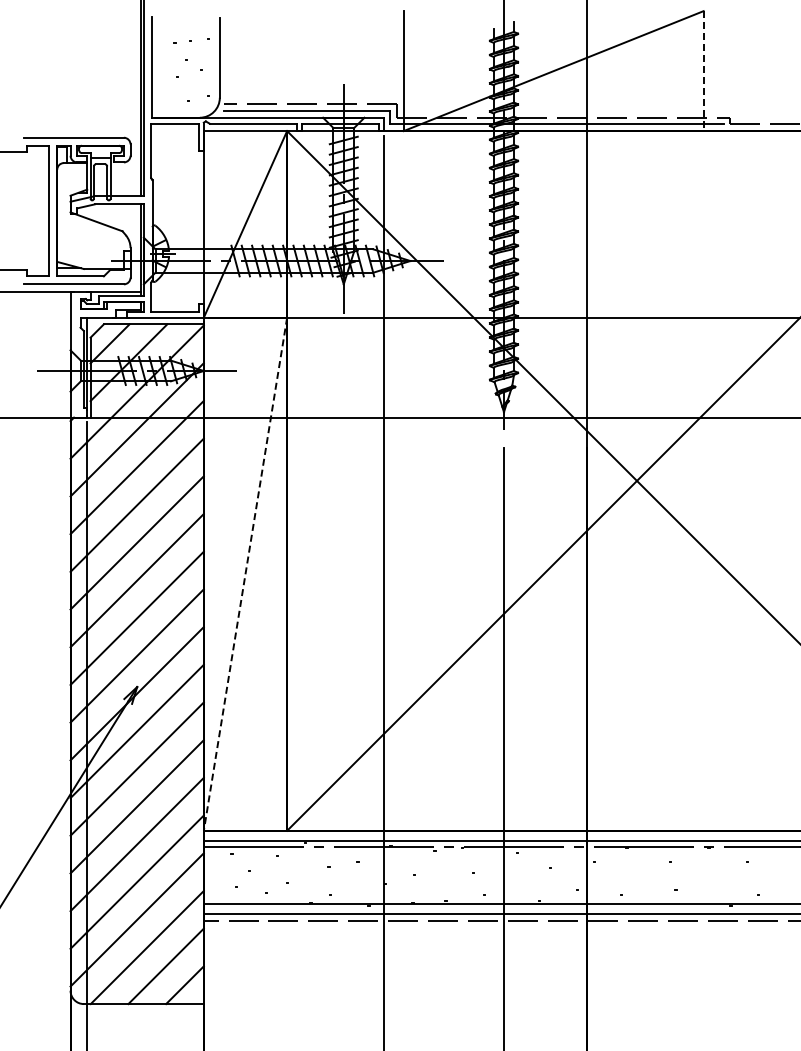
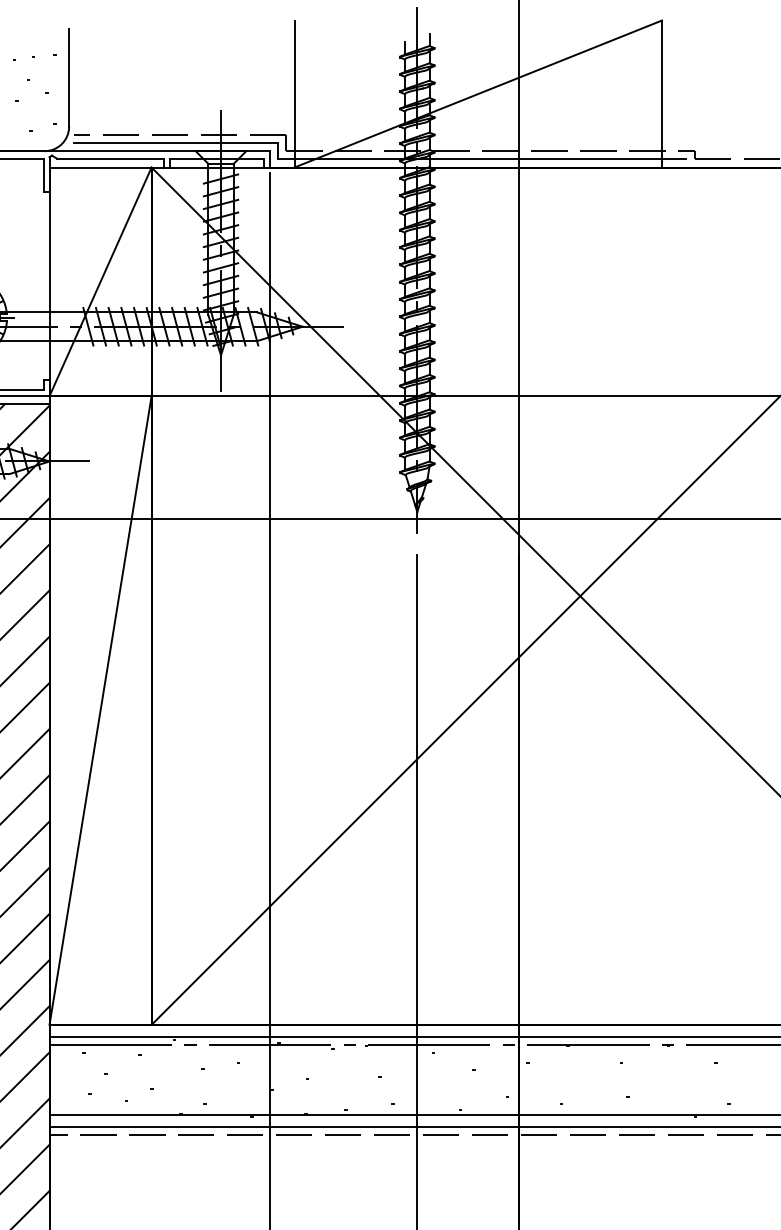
line: (703, 71) -> (661, 94), dashed -> solid
line: (245, 574) -> (100, 710), dashed -> solid

